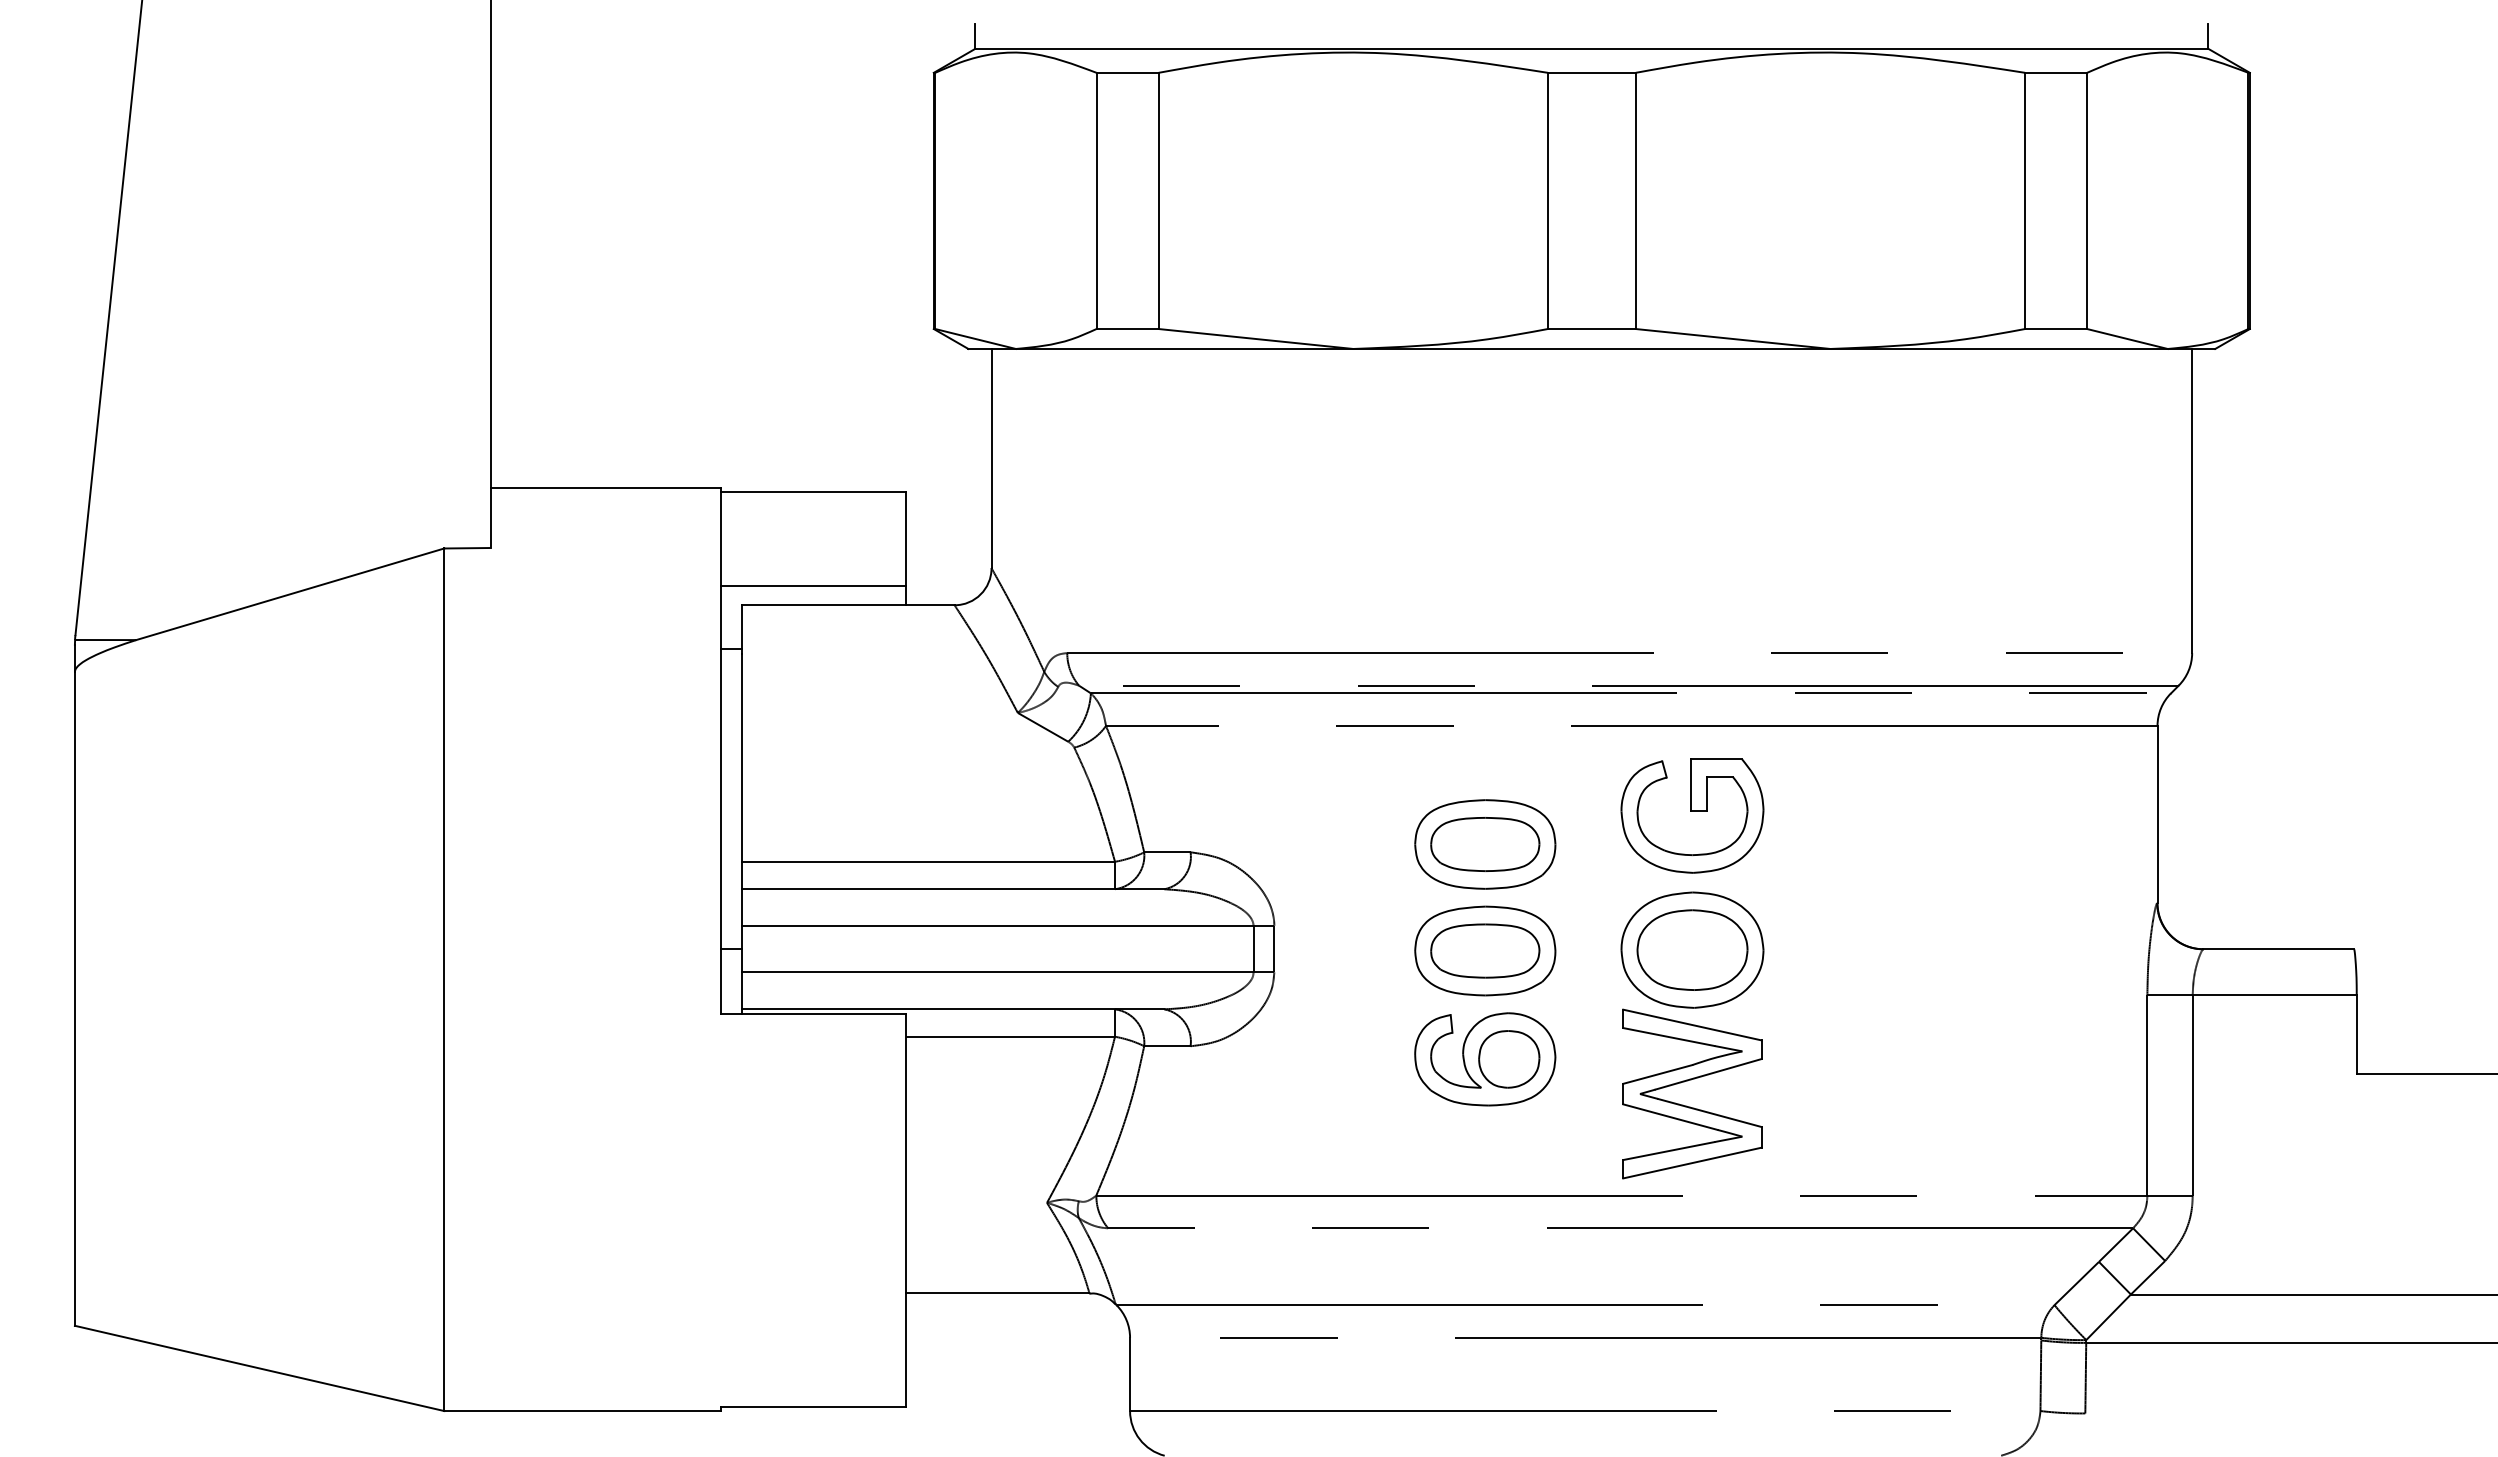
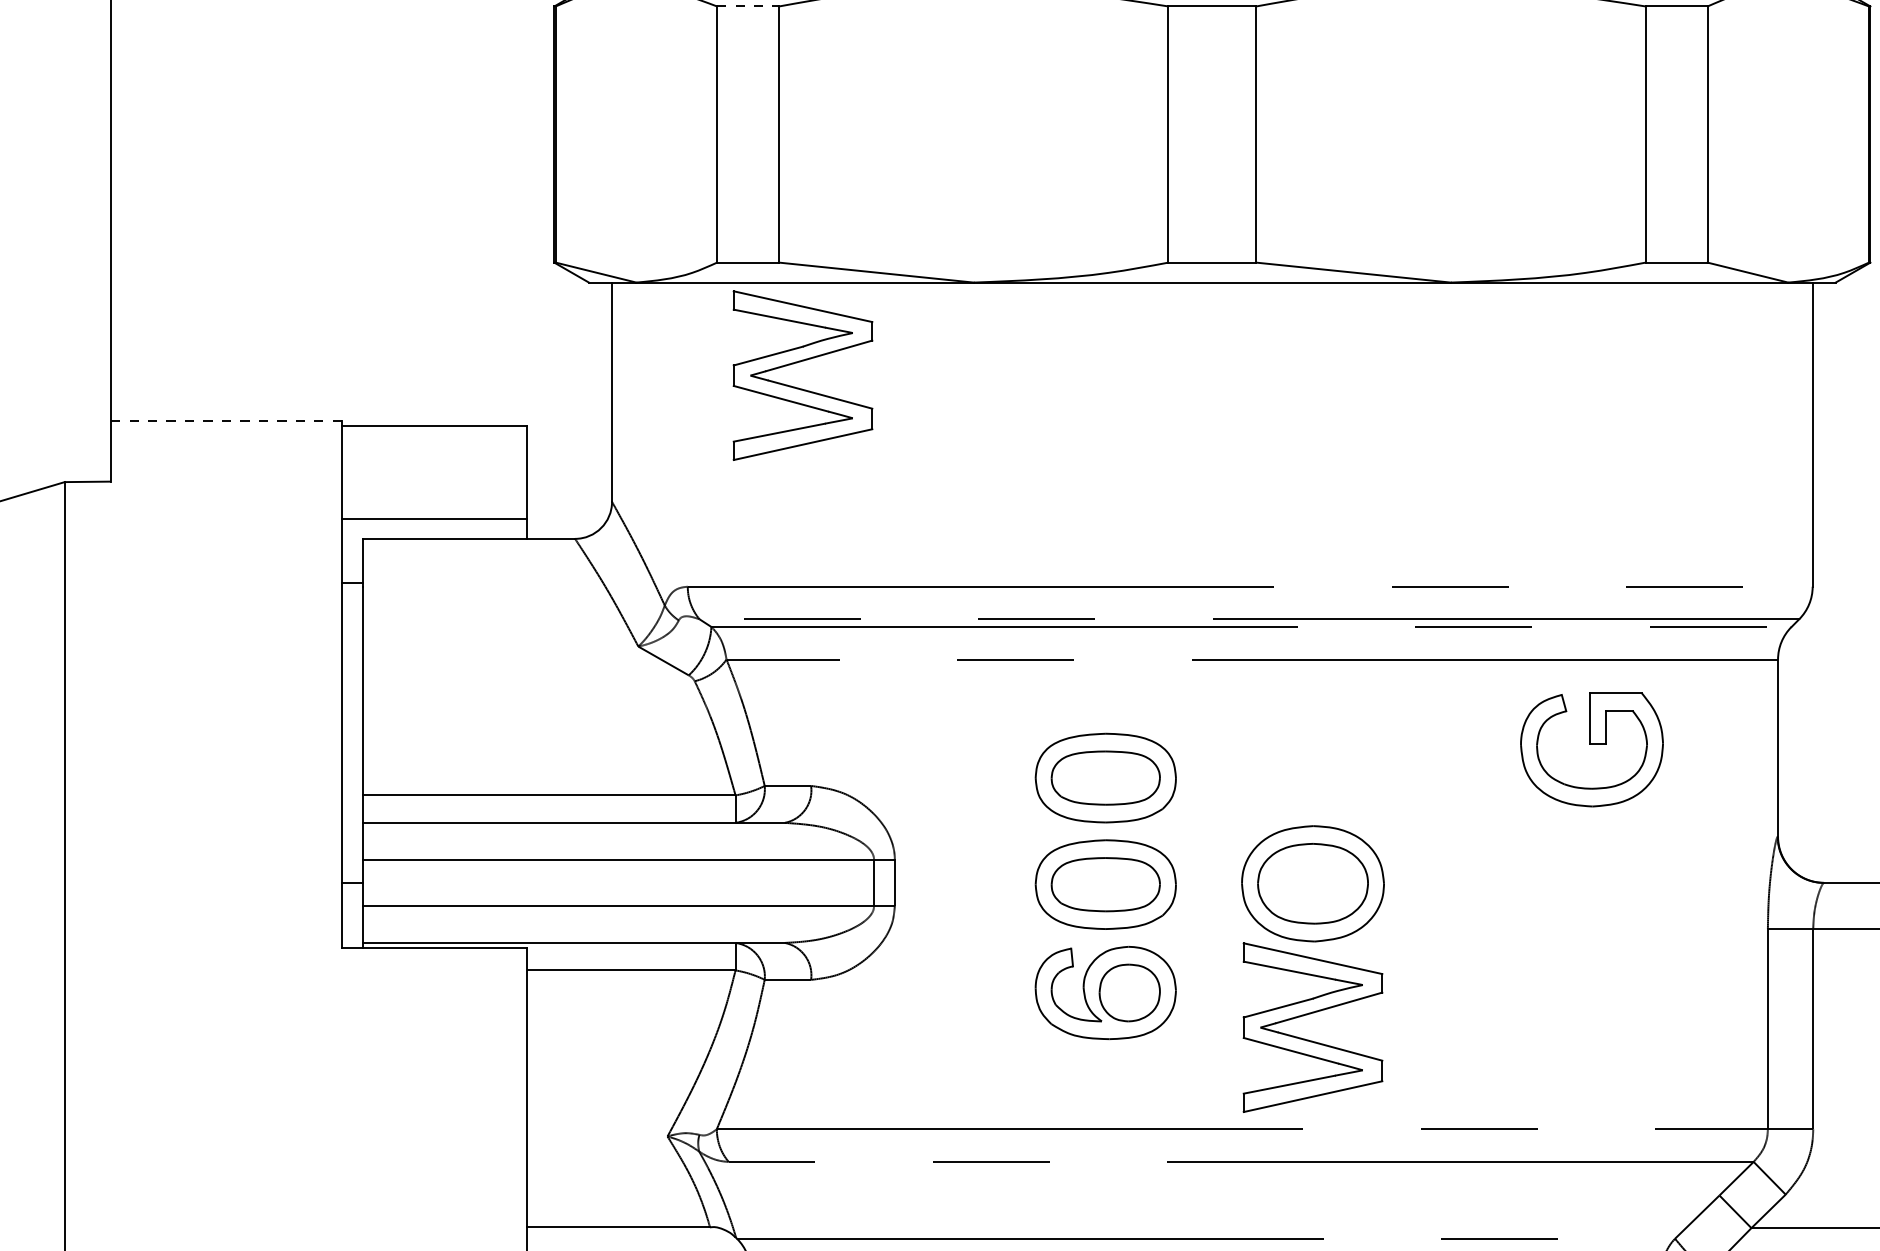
line: (1128, 72) -> (749, 6), solid -> dashed
part: (1177, 429) -> (798, 363), added
line: (605, 487) -> (226, 421), solid -> dashed
part: (1692, 815) -> (1592, 749), moved

